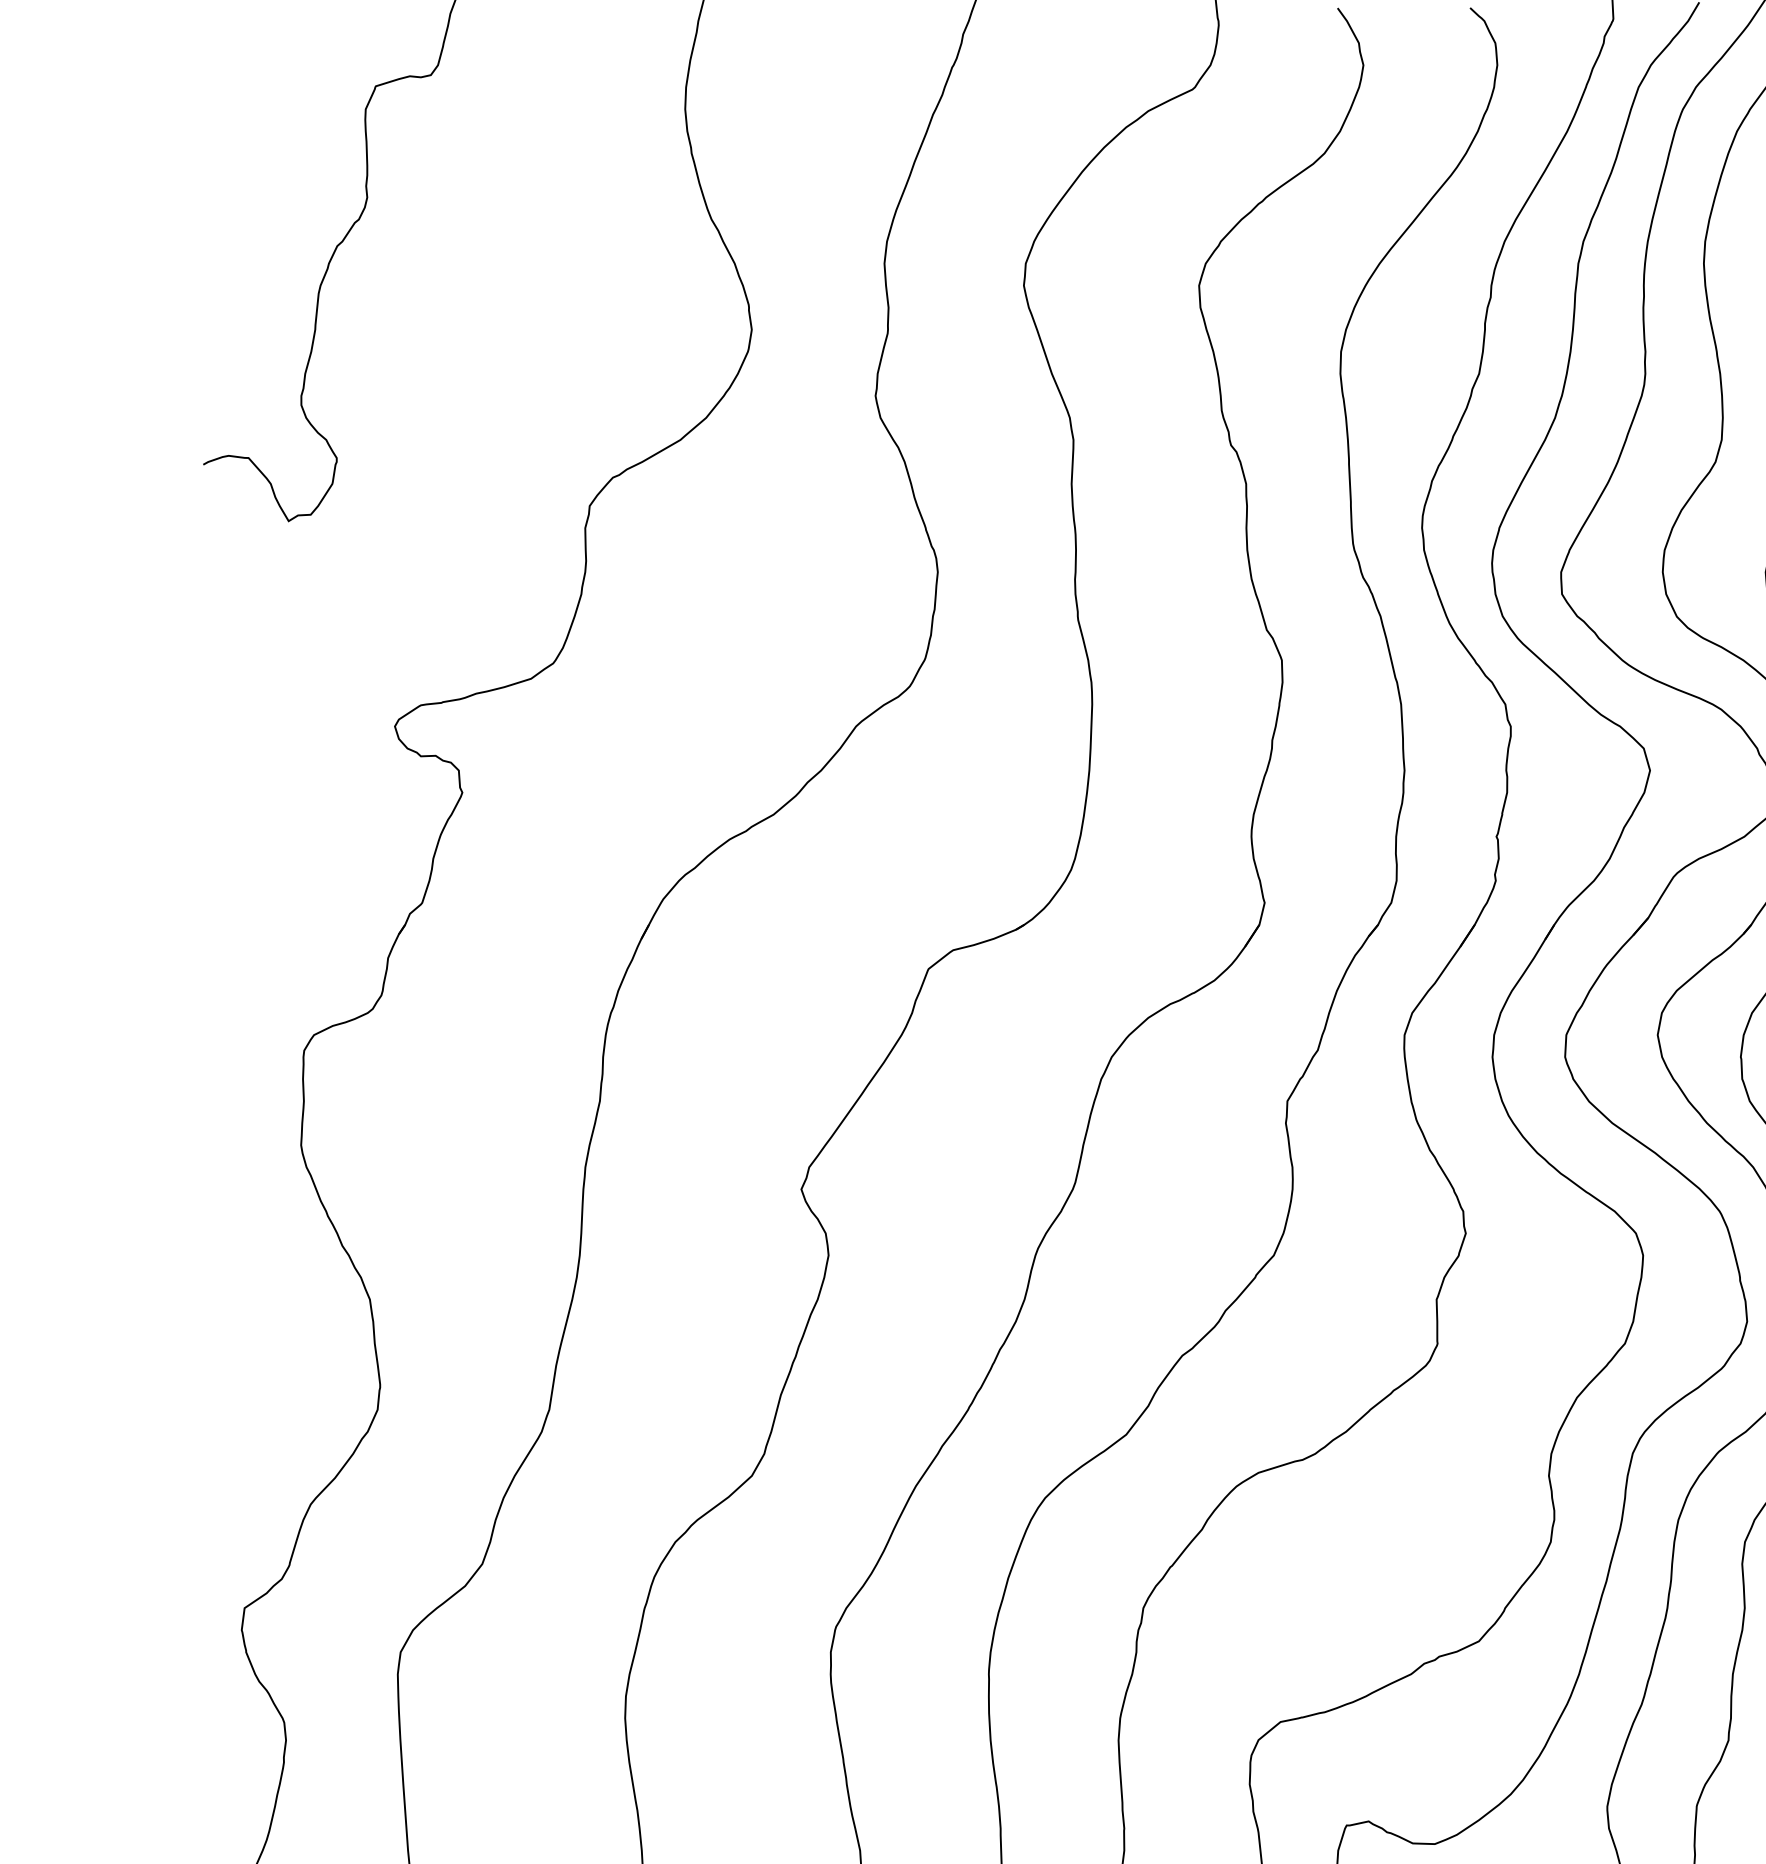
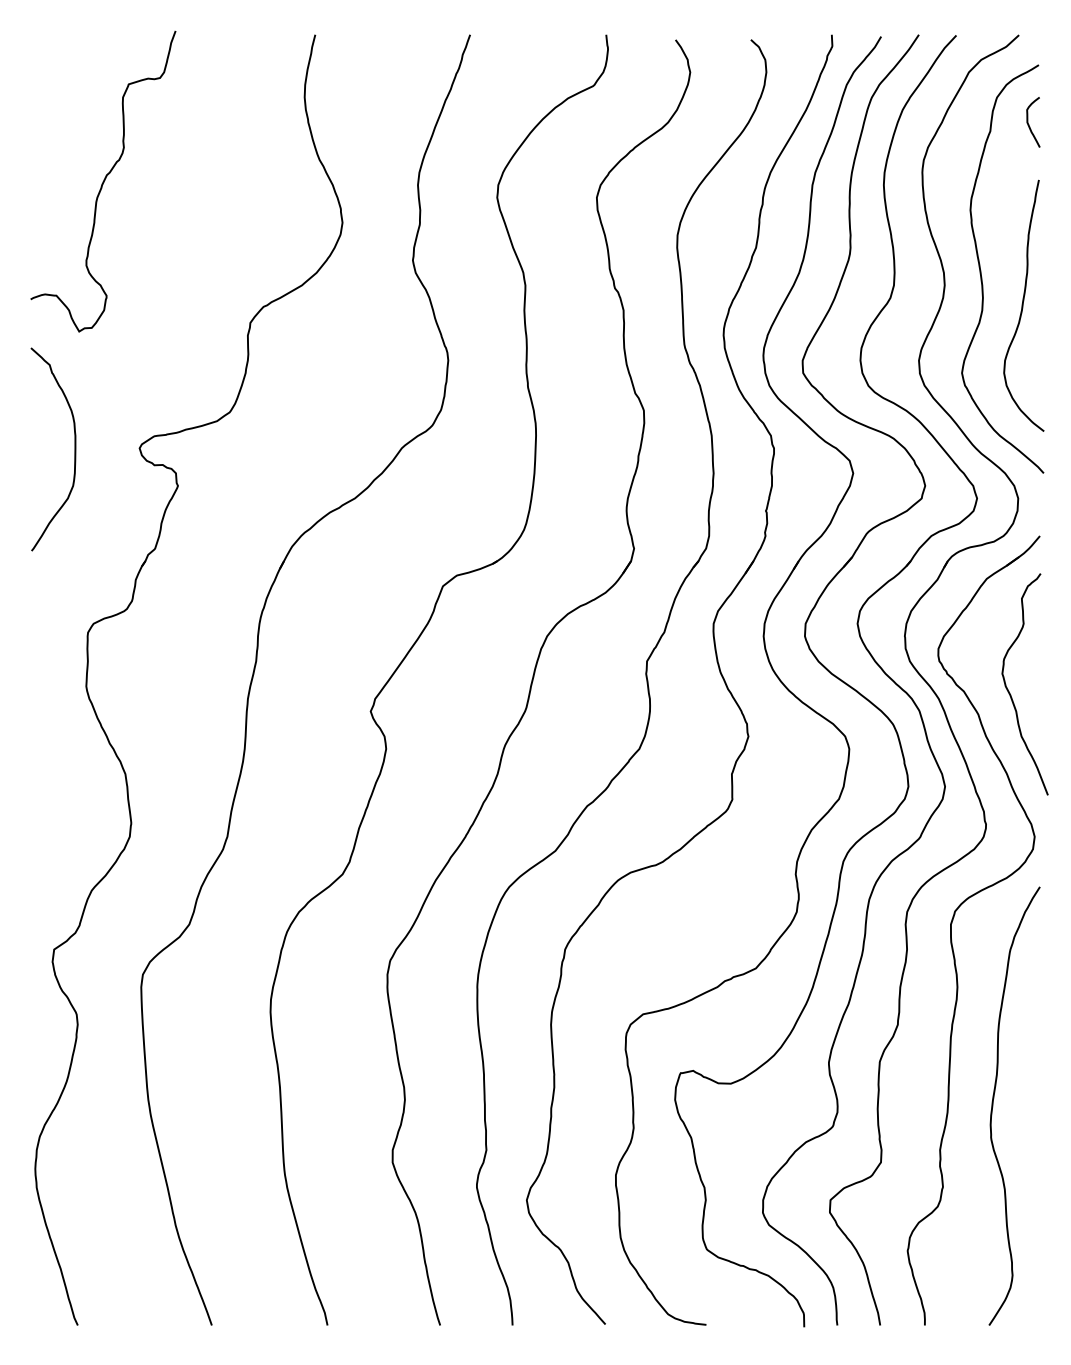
curve: (280, 728) -> (74, 449), added

